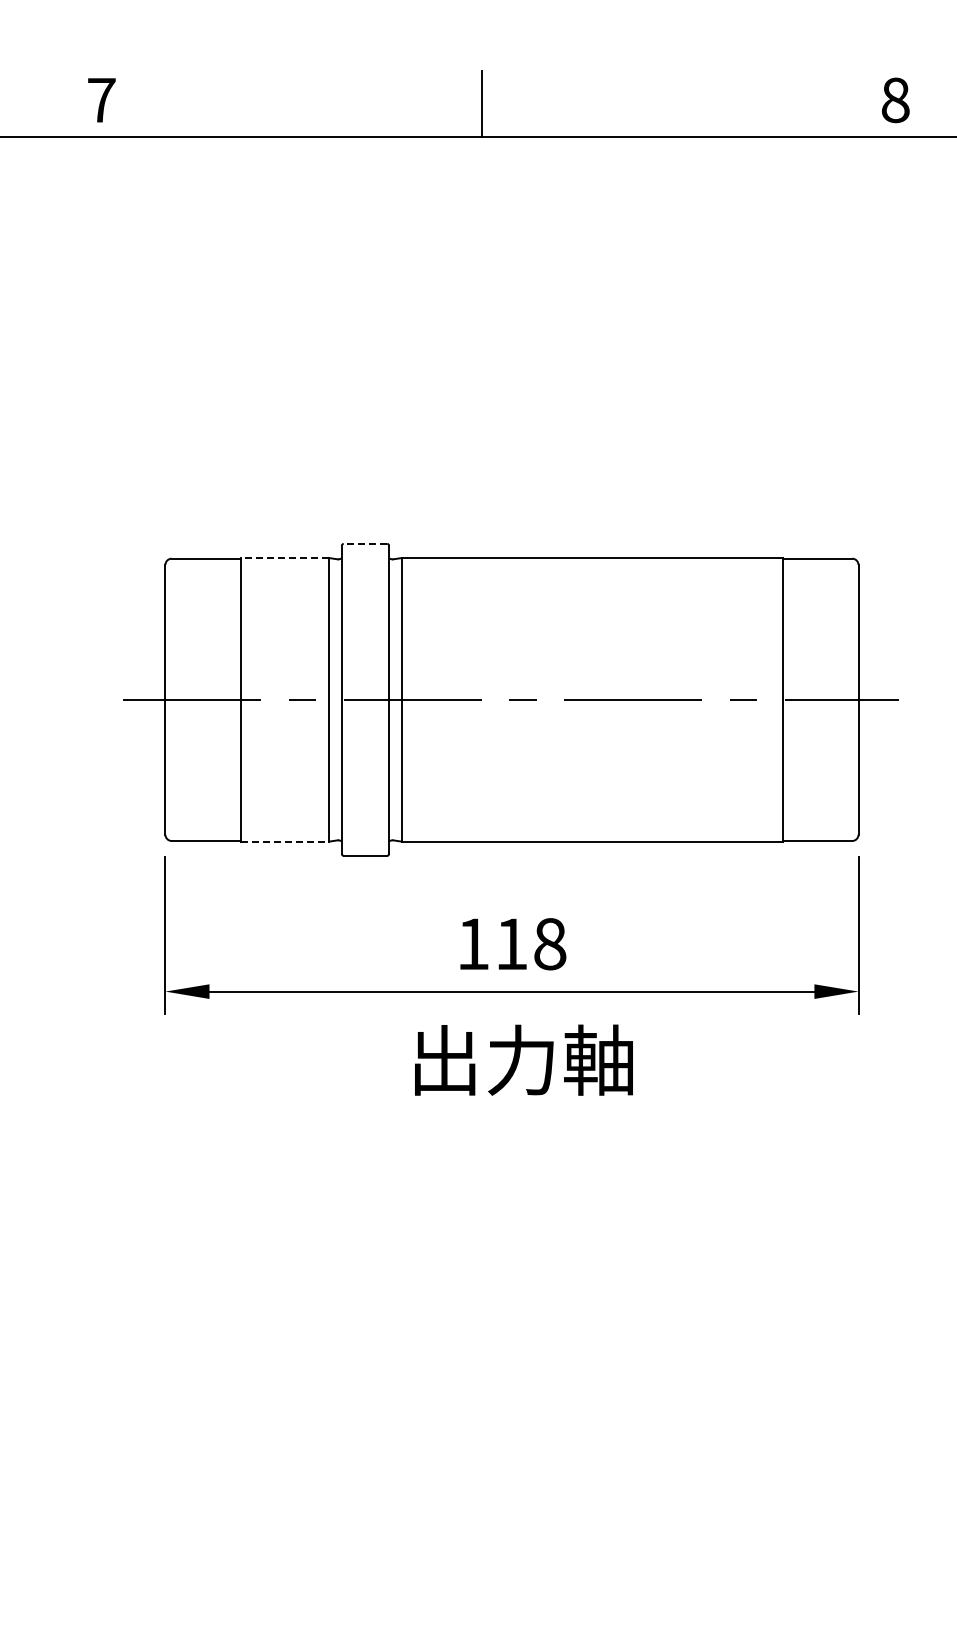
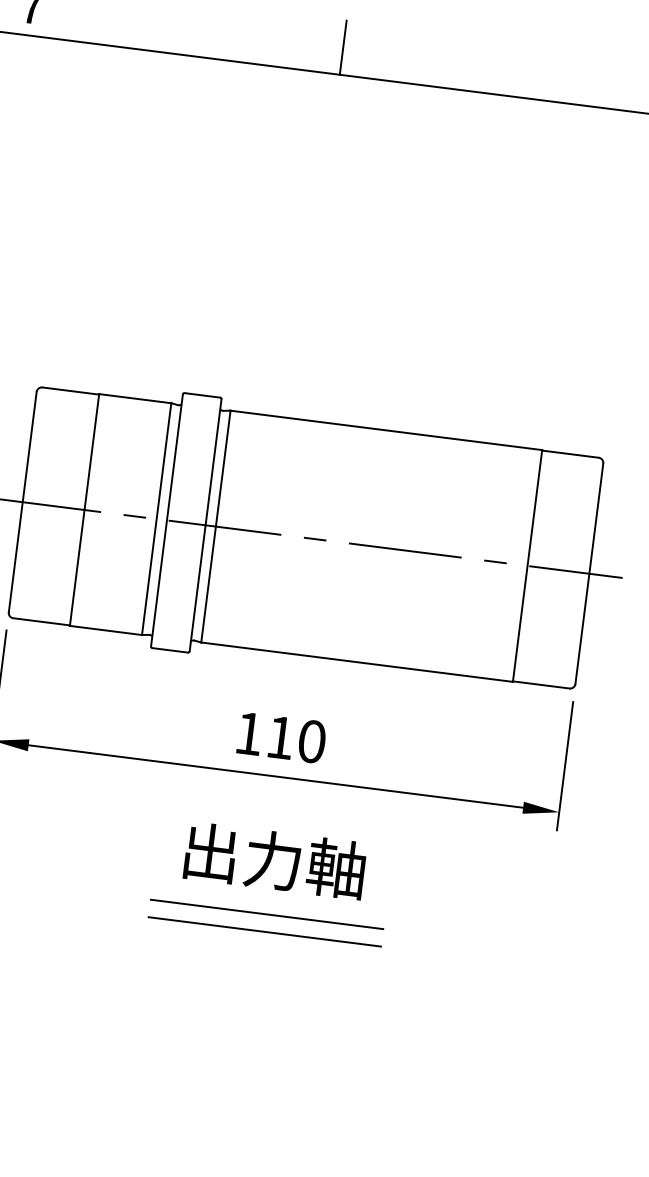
line: (365, 543) -> (202, 395), dashed -> solid
line: (284, 558) -> (134, 398), dashed -> solid
line: (285, 841) -> (106, 630), dashed -> solid
text: (550, 944) -> (312, 741), 118 -> 110
text: (523, 1059) -> (274, 860), moved
line: (522, 1159) -> (267, 914), added
line: (522, 1180) -> (265, 932), added

